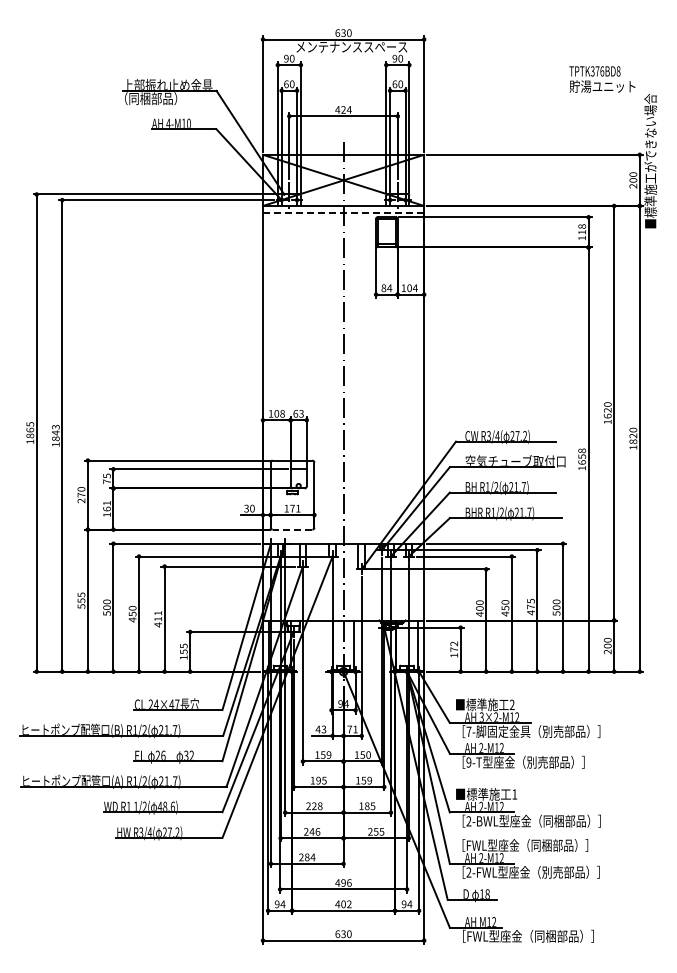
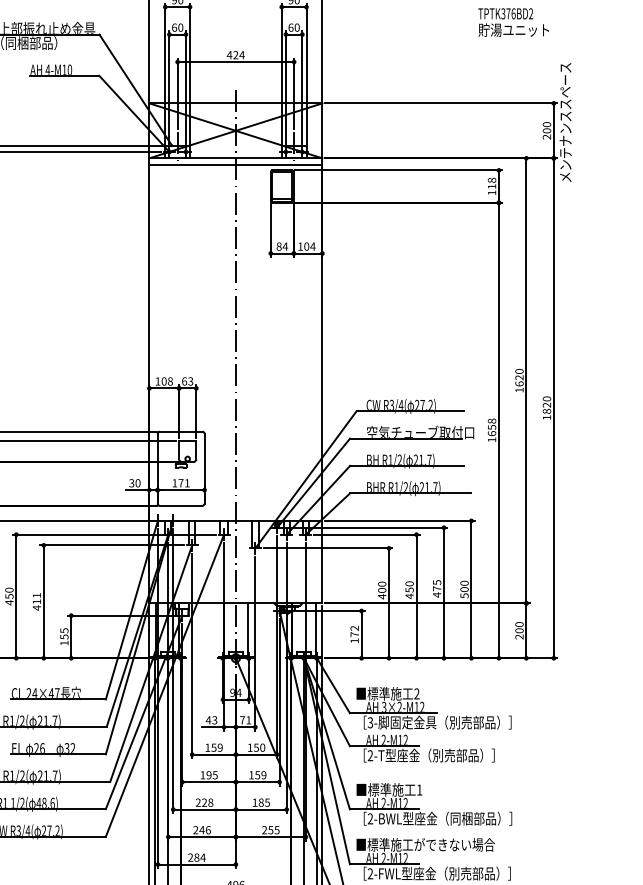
text: (618, 71) -> (531, 13), TPTK376BD8 -> TPTK376BD2
text: (650, 160) -> (565, 109), ■標準施工ができない場合 -> メンテナンススペース
line: (343, 212) -> (235, 165), dashed -> solid
line: (292, 529) -> (181, 505), dashed -> solid
text: (468, 731) -> (369, 722), 7- -> 3-
text: (468, 762) -> (369, 755), 9-T -> 2-T
text: (522, 845) -> (427, 844), ［FWL型座金（同梱部品）］ -> ■標準施工ができない場合

